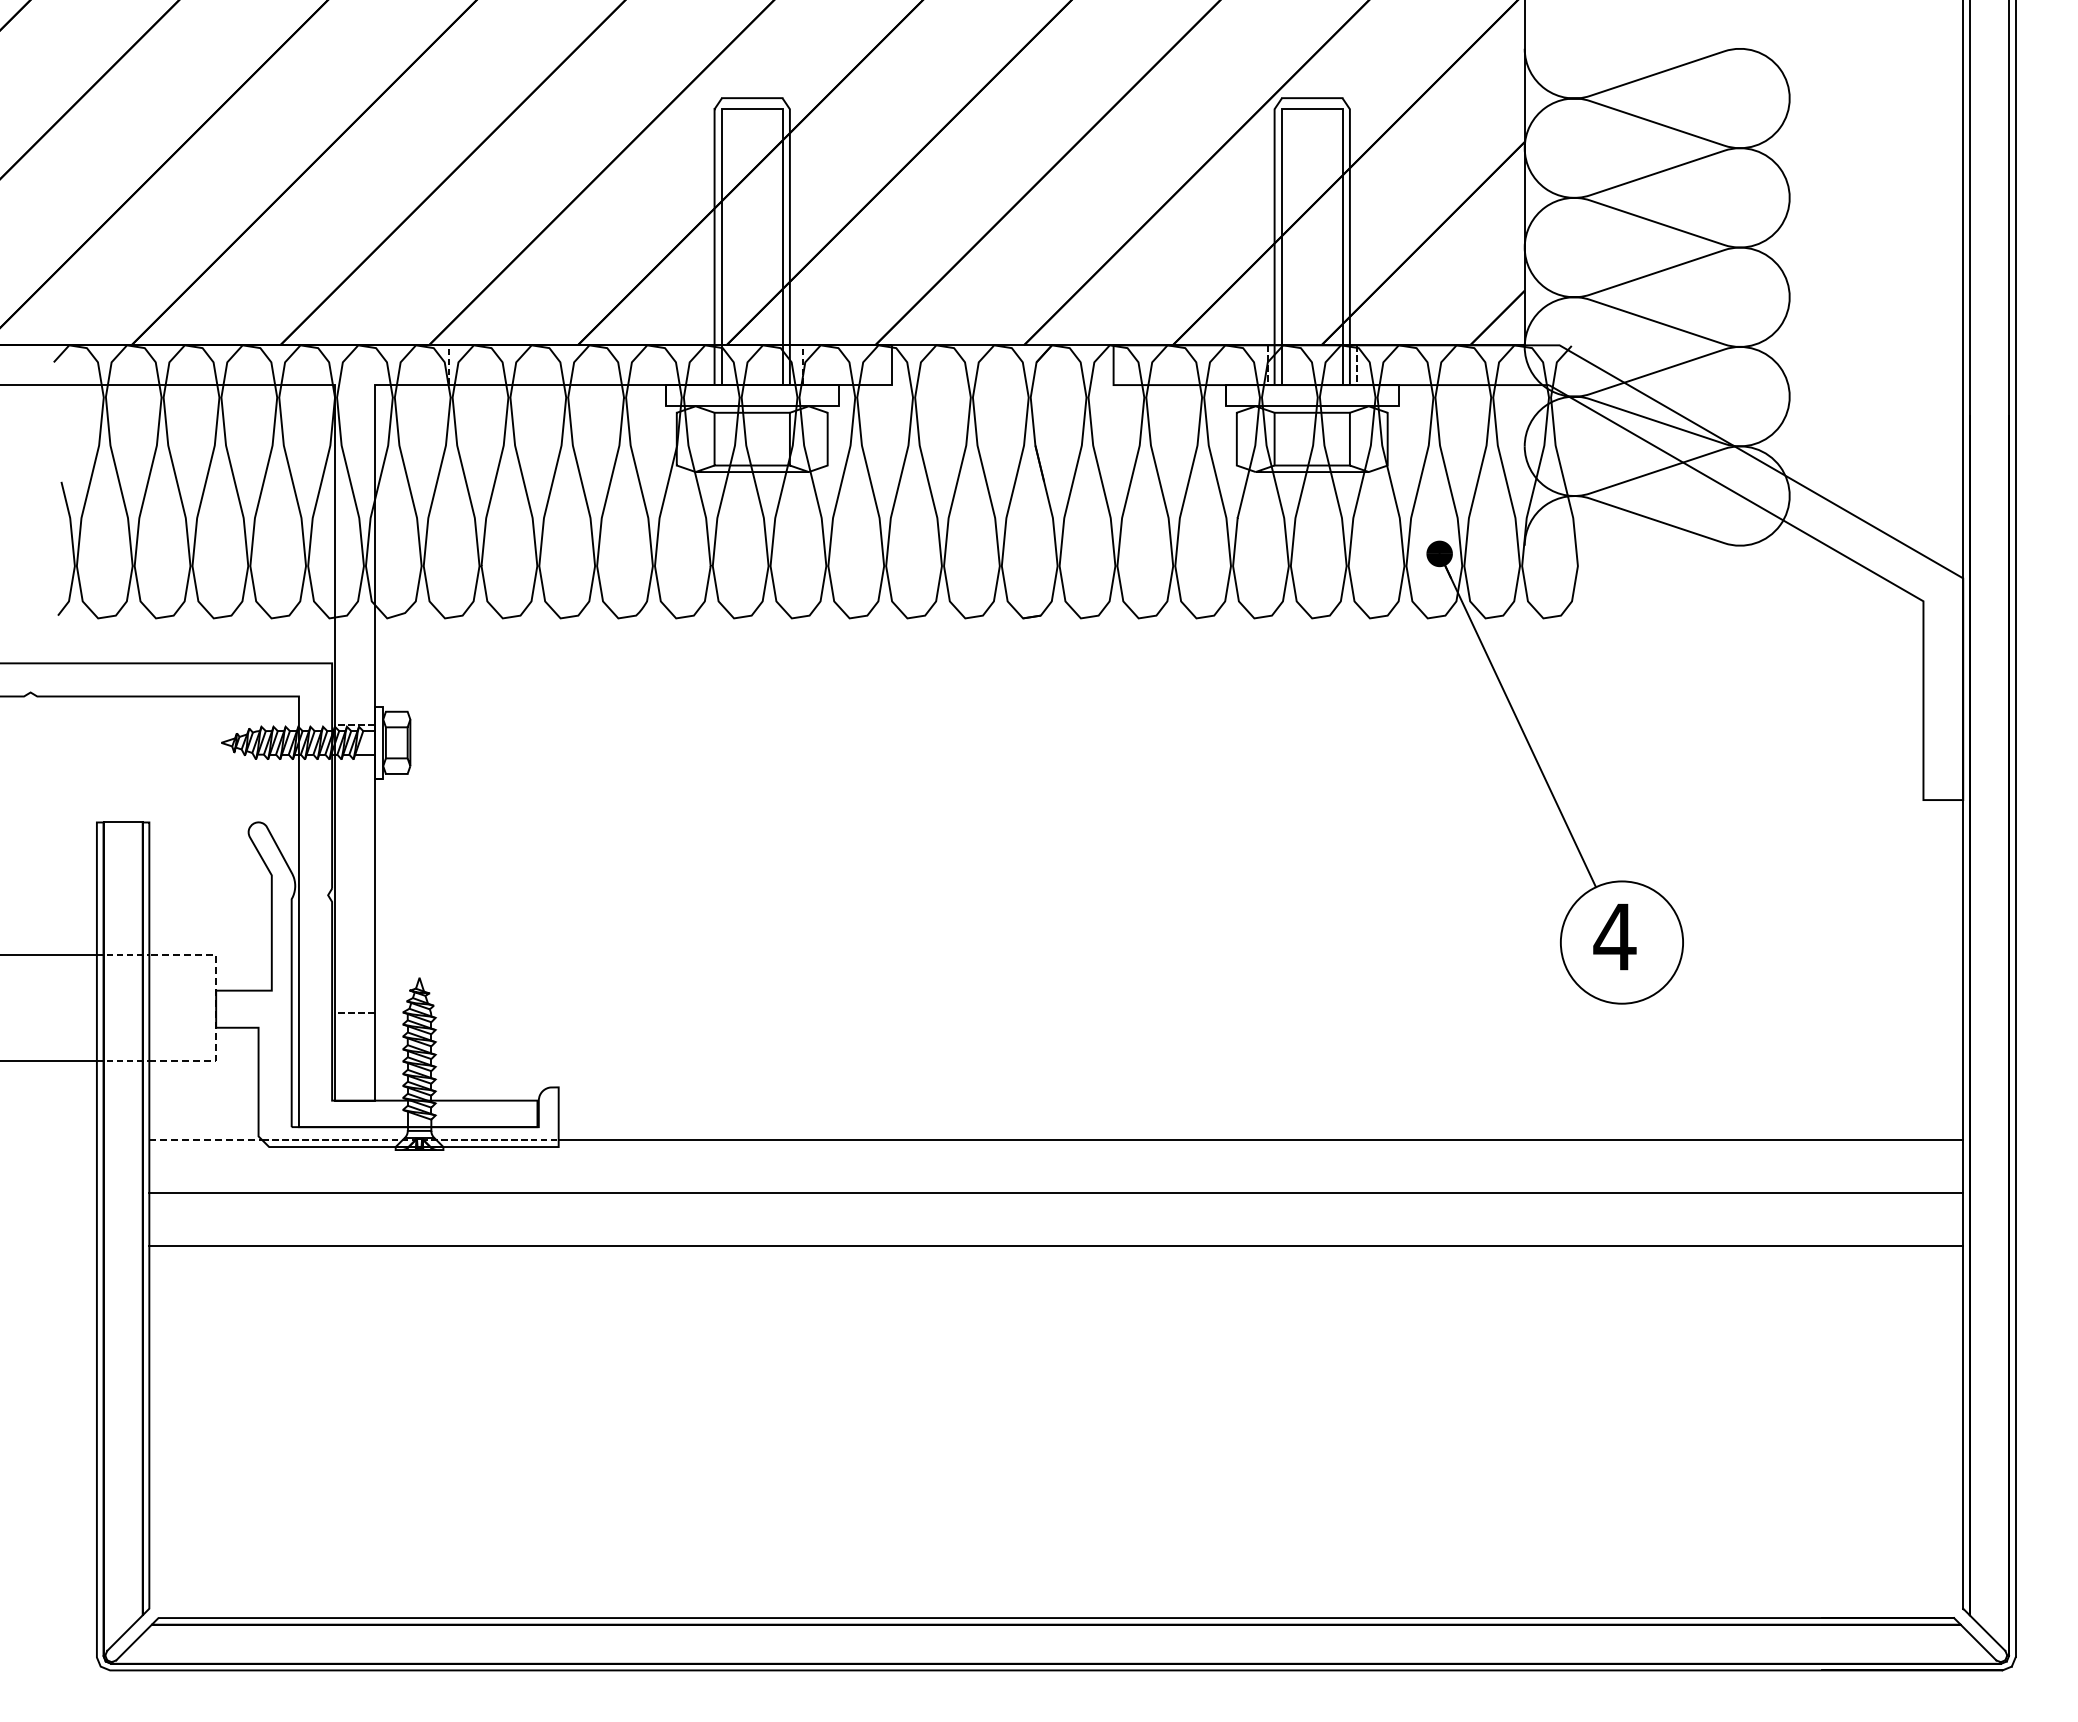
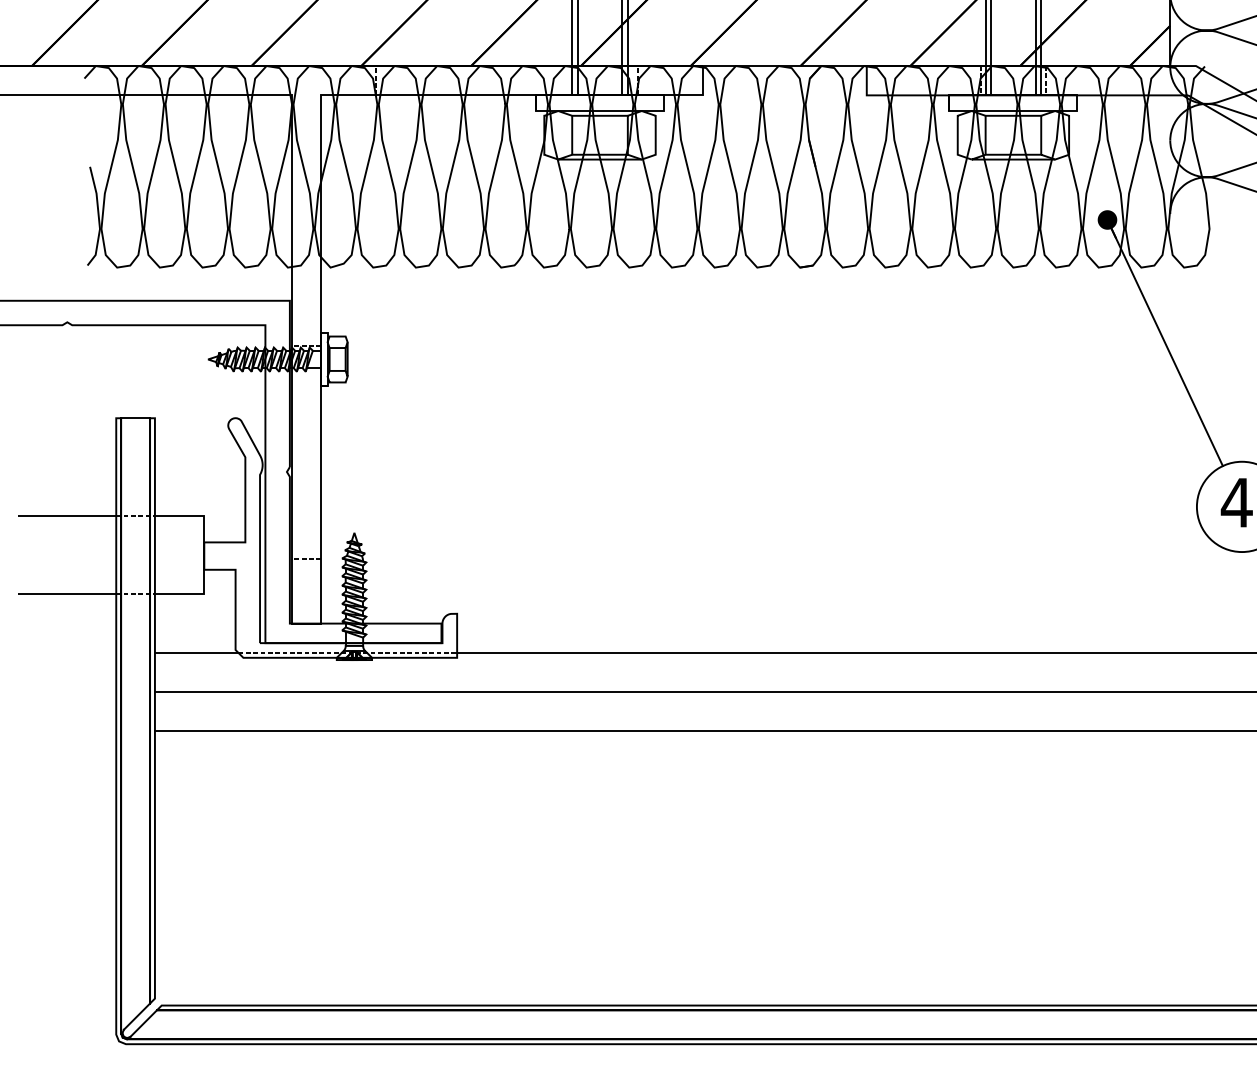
line: (216, 1007) -> (204, 554), dashed -> solid
line: (205, 1140) -> (196, 653), dashed -> solid

